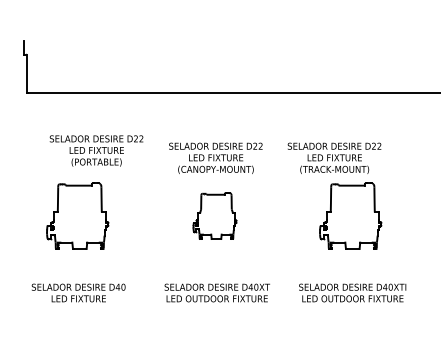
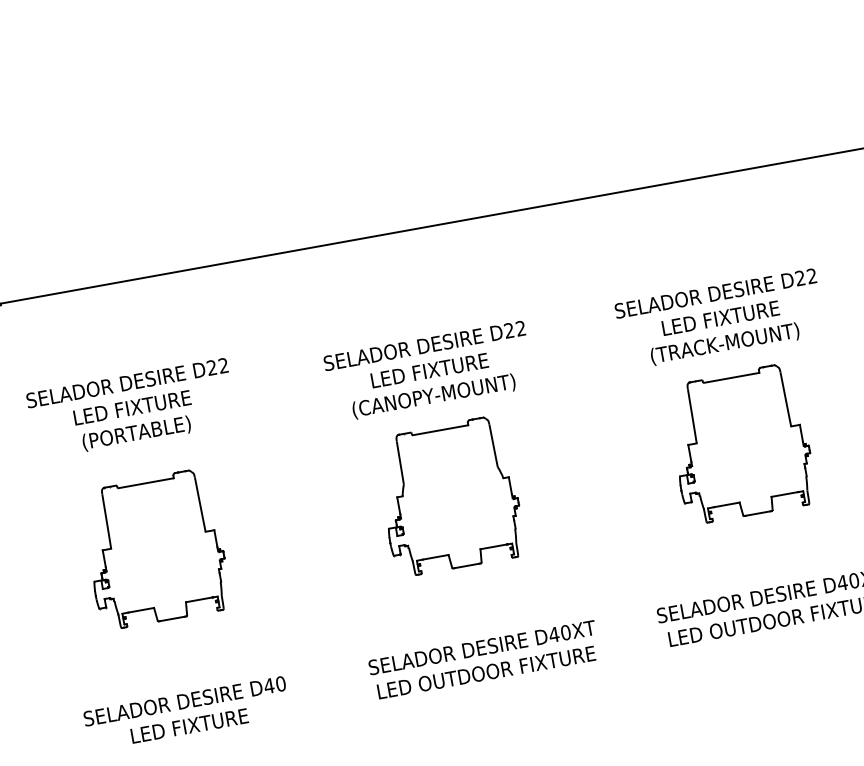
text: (96, 150) -> (131, 407), moved
text: (334, 157) -> (719, 317), moved
part: (214, 215) -> (448, 494), size x1.43

